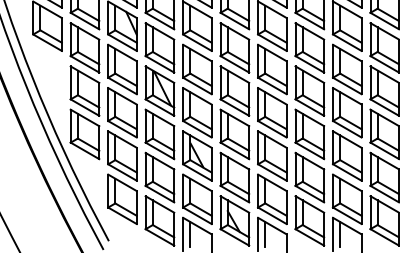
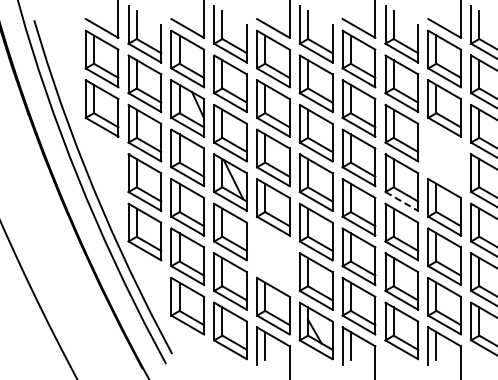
part: (347, 69) -> (444, 157), removed
line: (309, 107) -> (401, 201), solid -> dashed
part: (197, 155) -> (273, 256), removed

